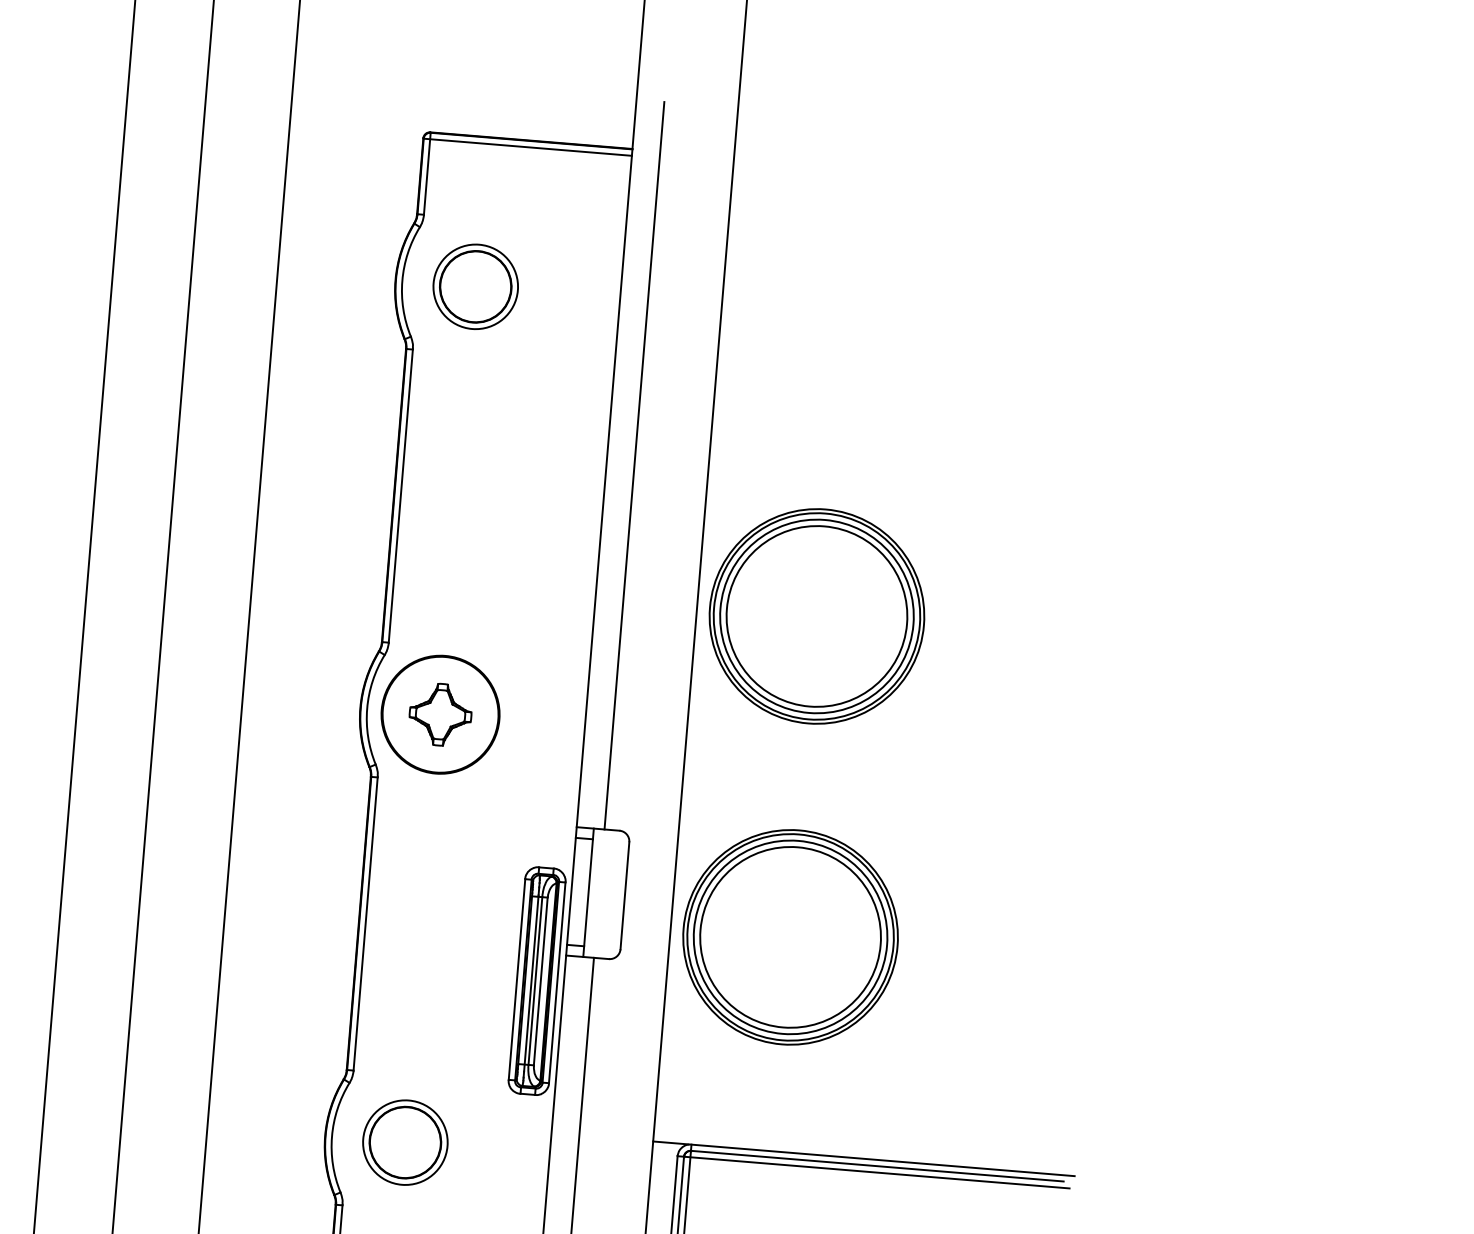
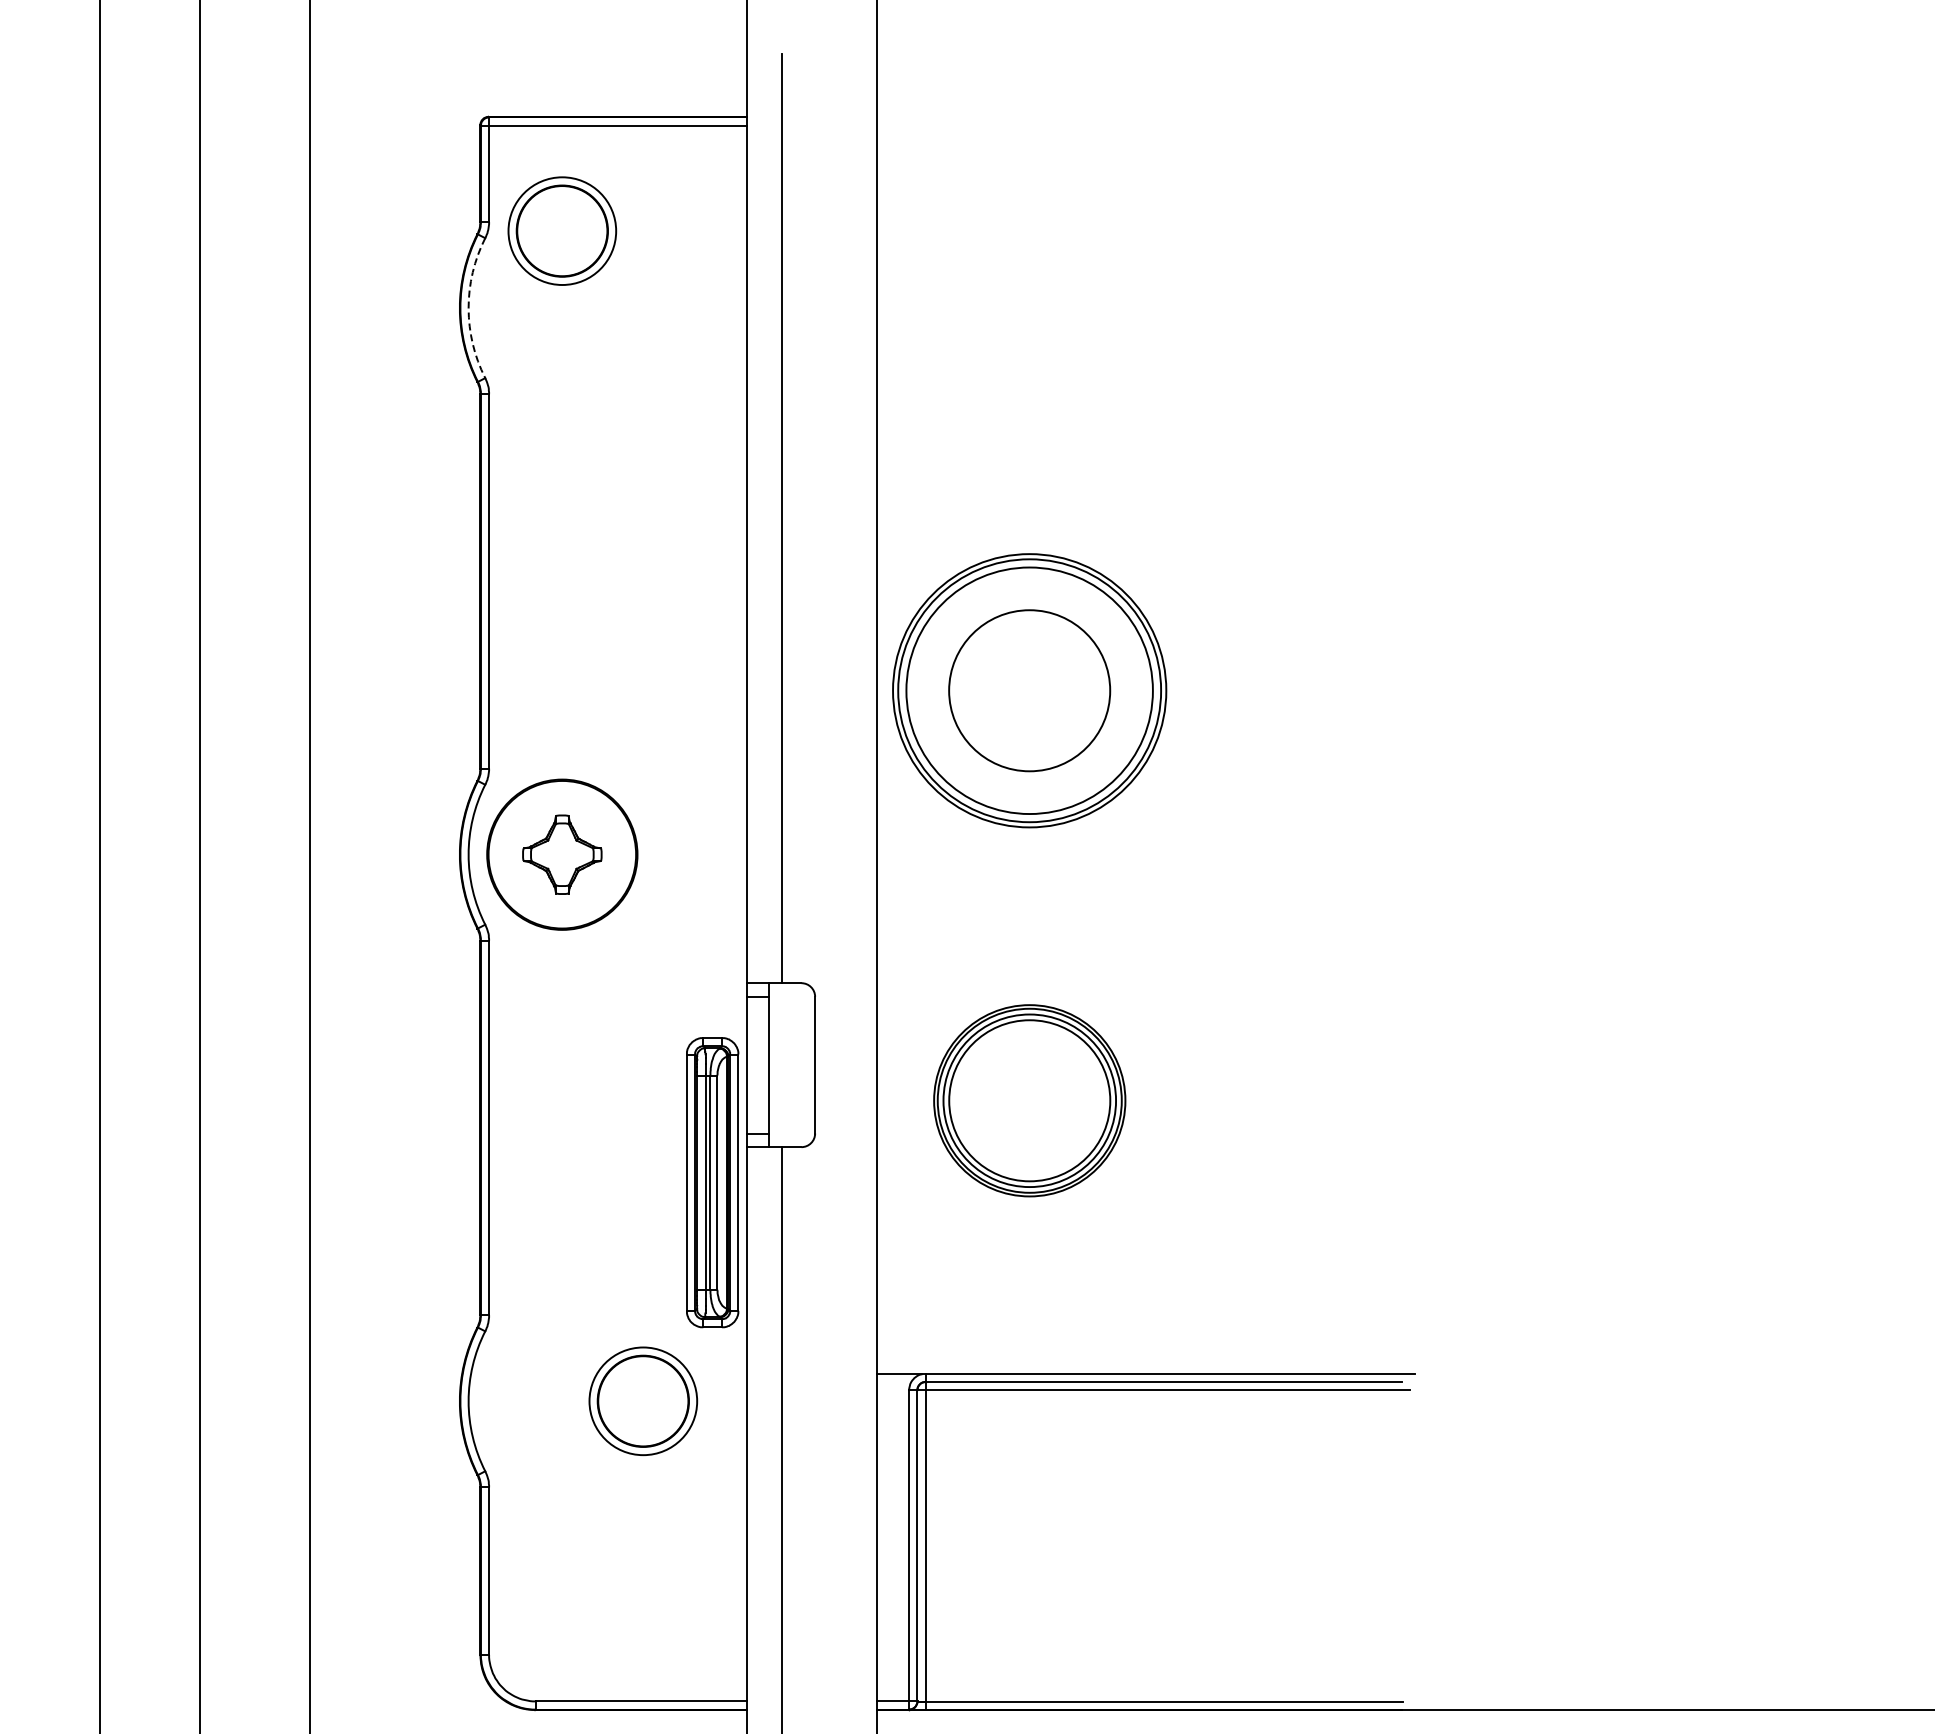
arc: (402, 281) -> (468, 308), solid -> dashed
part: (475, 286) -> (562, 230), moved
circle: (816, 616) -> (1029, 690), size x0.7
part: (790, 937) -> (1029, 1100), size x0.7
part: (405, 1142) -> (643, 1401), moved

